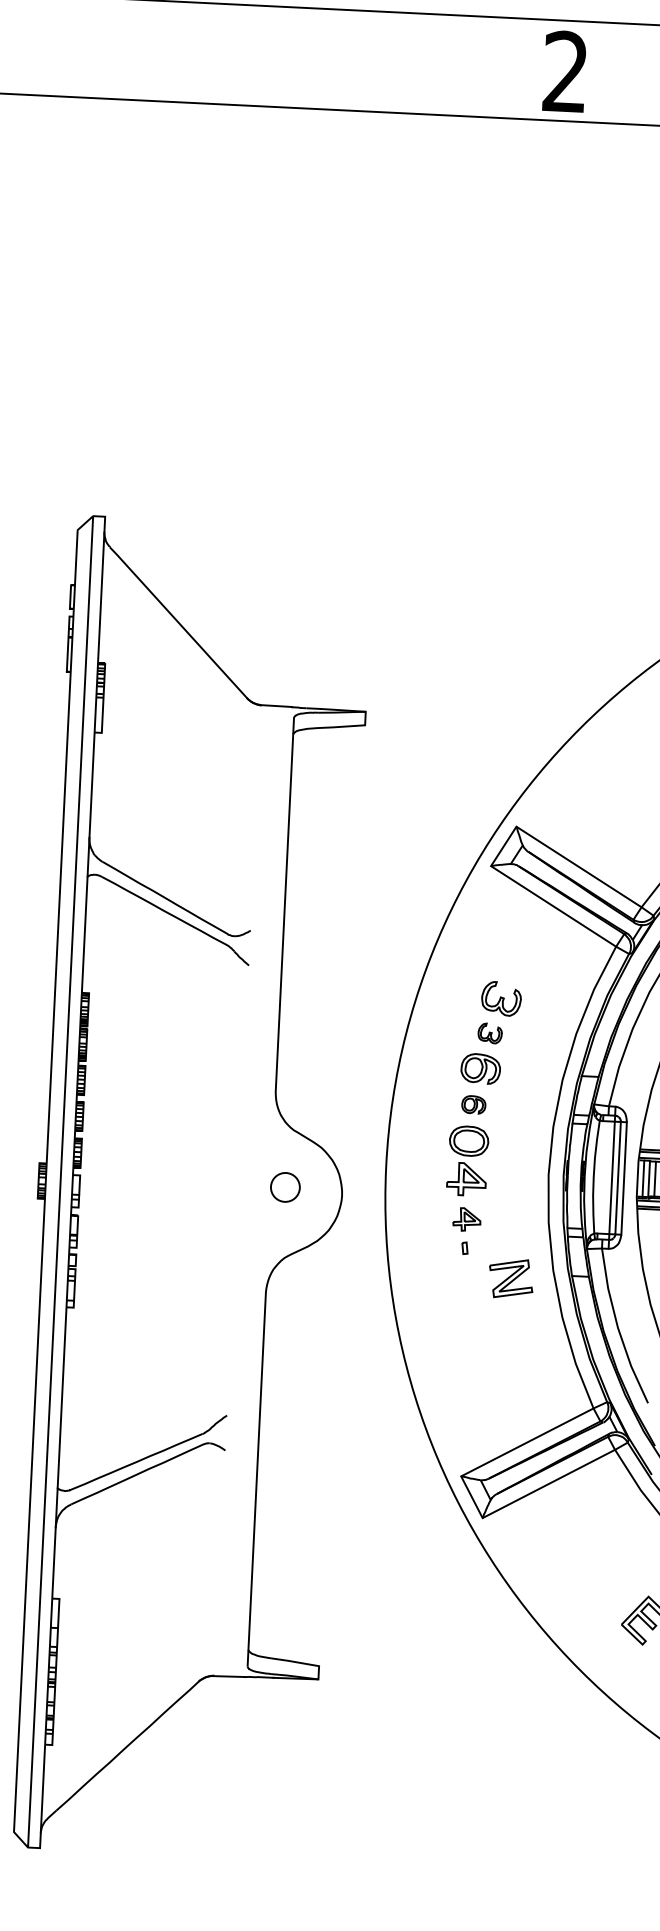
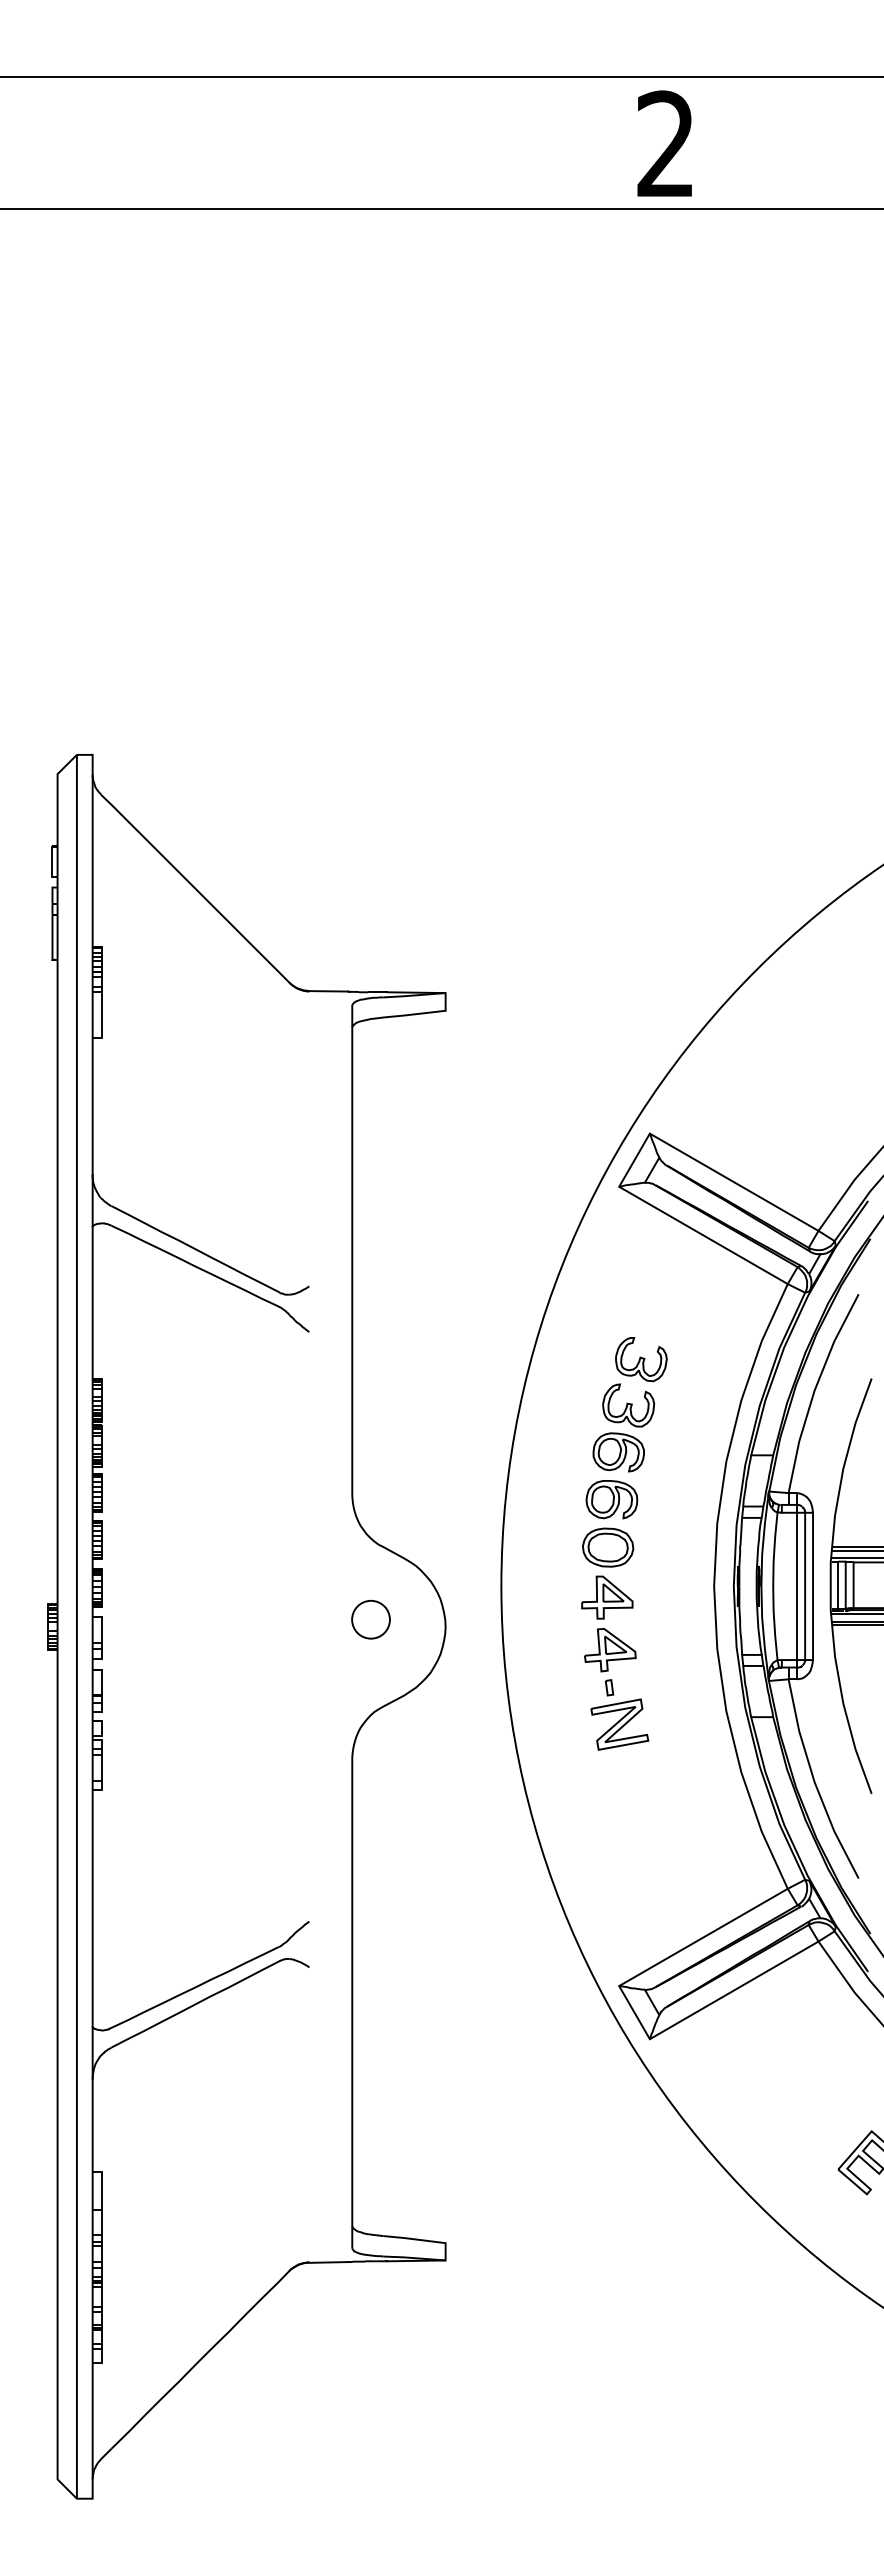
part: (489, 1033) -> (628, 1405), size x1.67
part: (473, 1104) -> (611, 1499), size x1.67
part: (467, 1219) -> (610, 1650), size x1.43
part: (510, 1278) -> (619, 1724), moved

